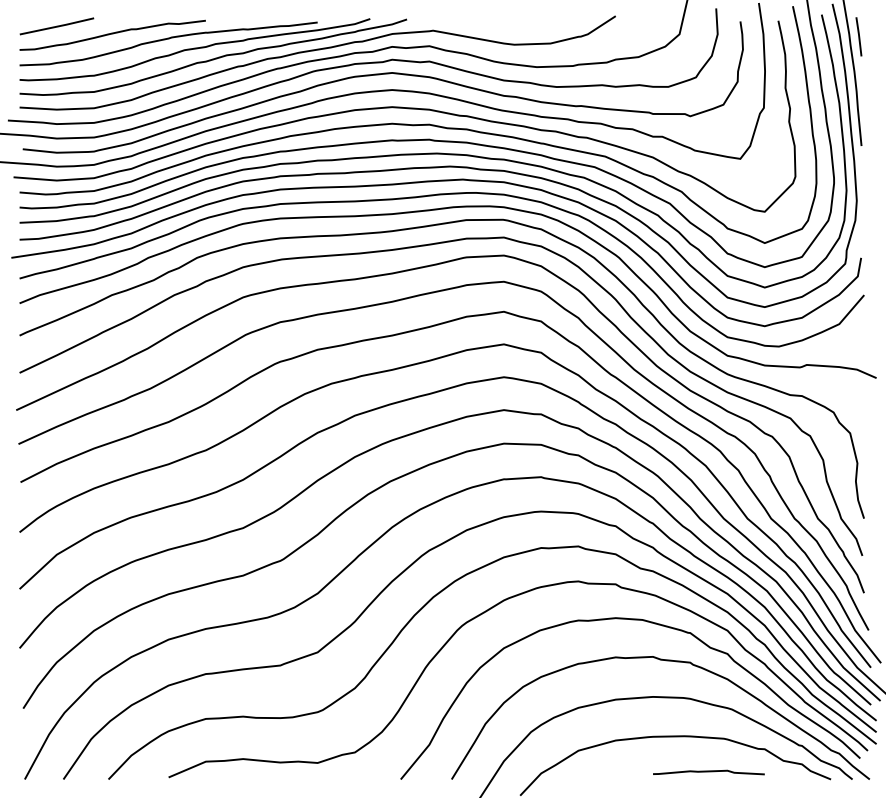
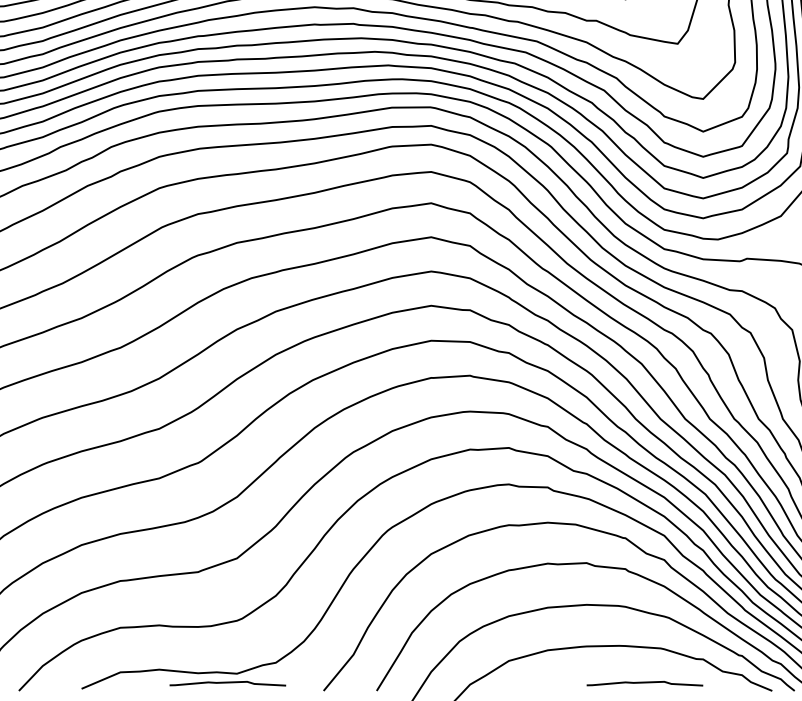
curve: (308, 772) -> (227, 683), added

